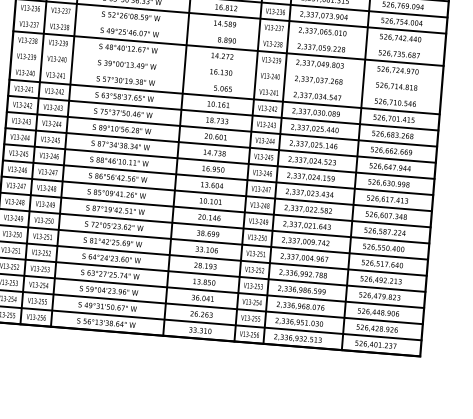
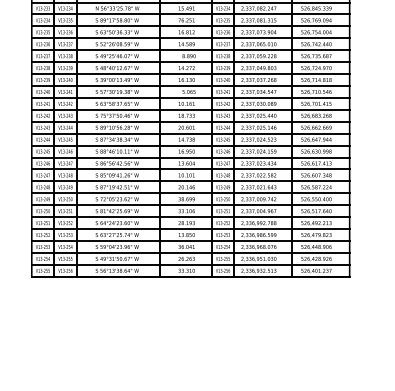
line: (229, 32) -> (190, 50), added
line: (226, 65) -> (190, 74), added
line: (225, 81) -> (190, 86), added

